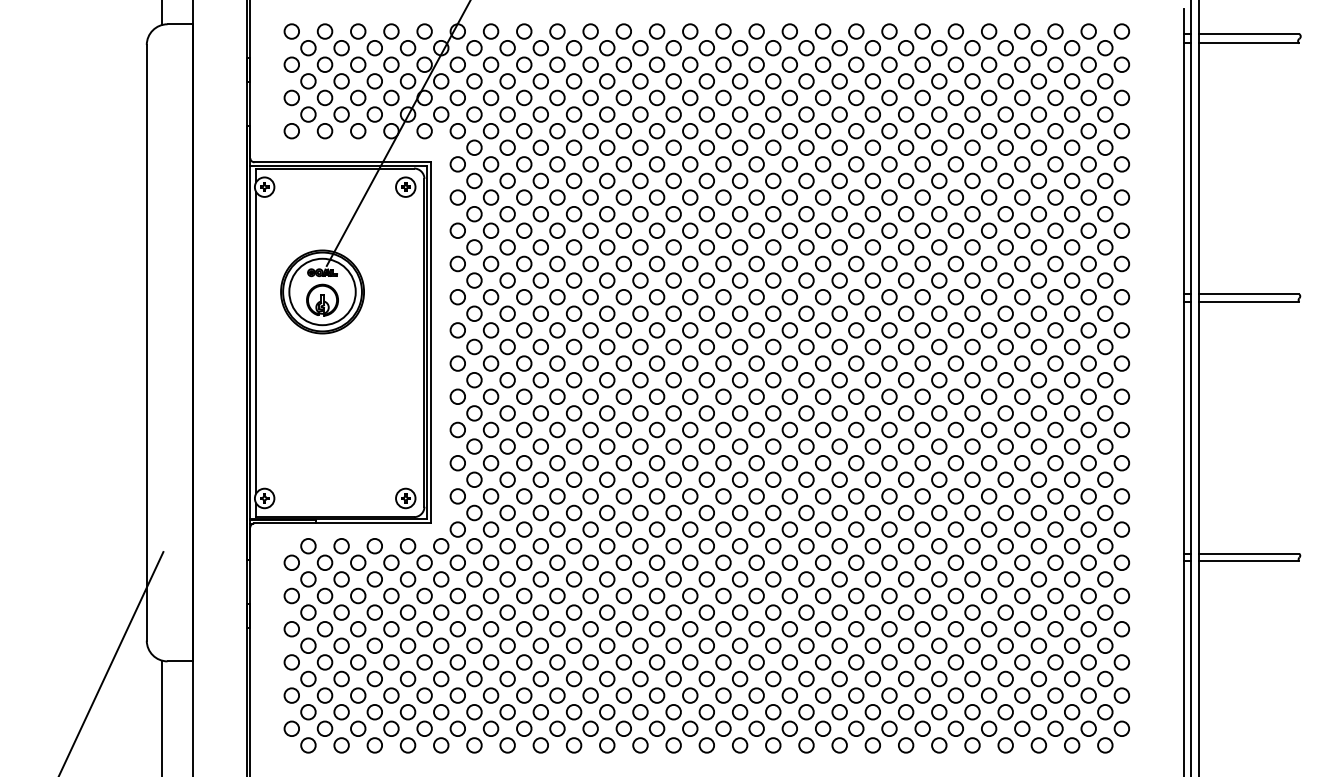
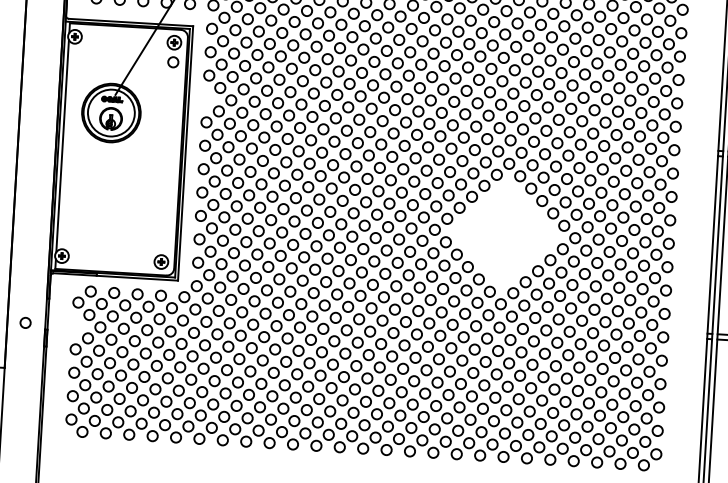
circle: (457, 263) -> (173, 61), moved
part: (889, 429) -> (505, 233), removed
circle: (291, 595) -> (25, 322), moved

